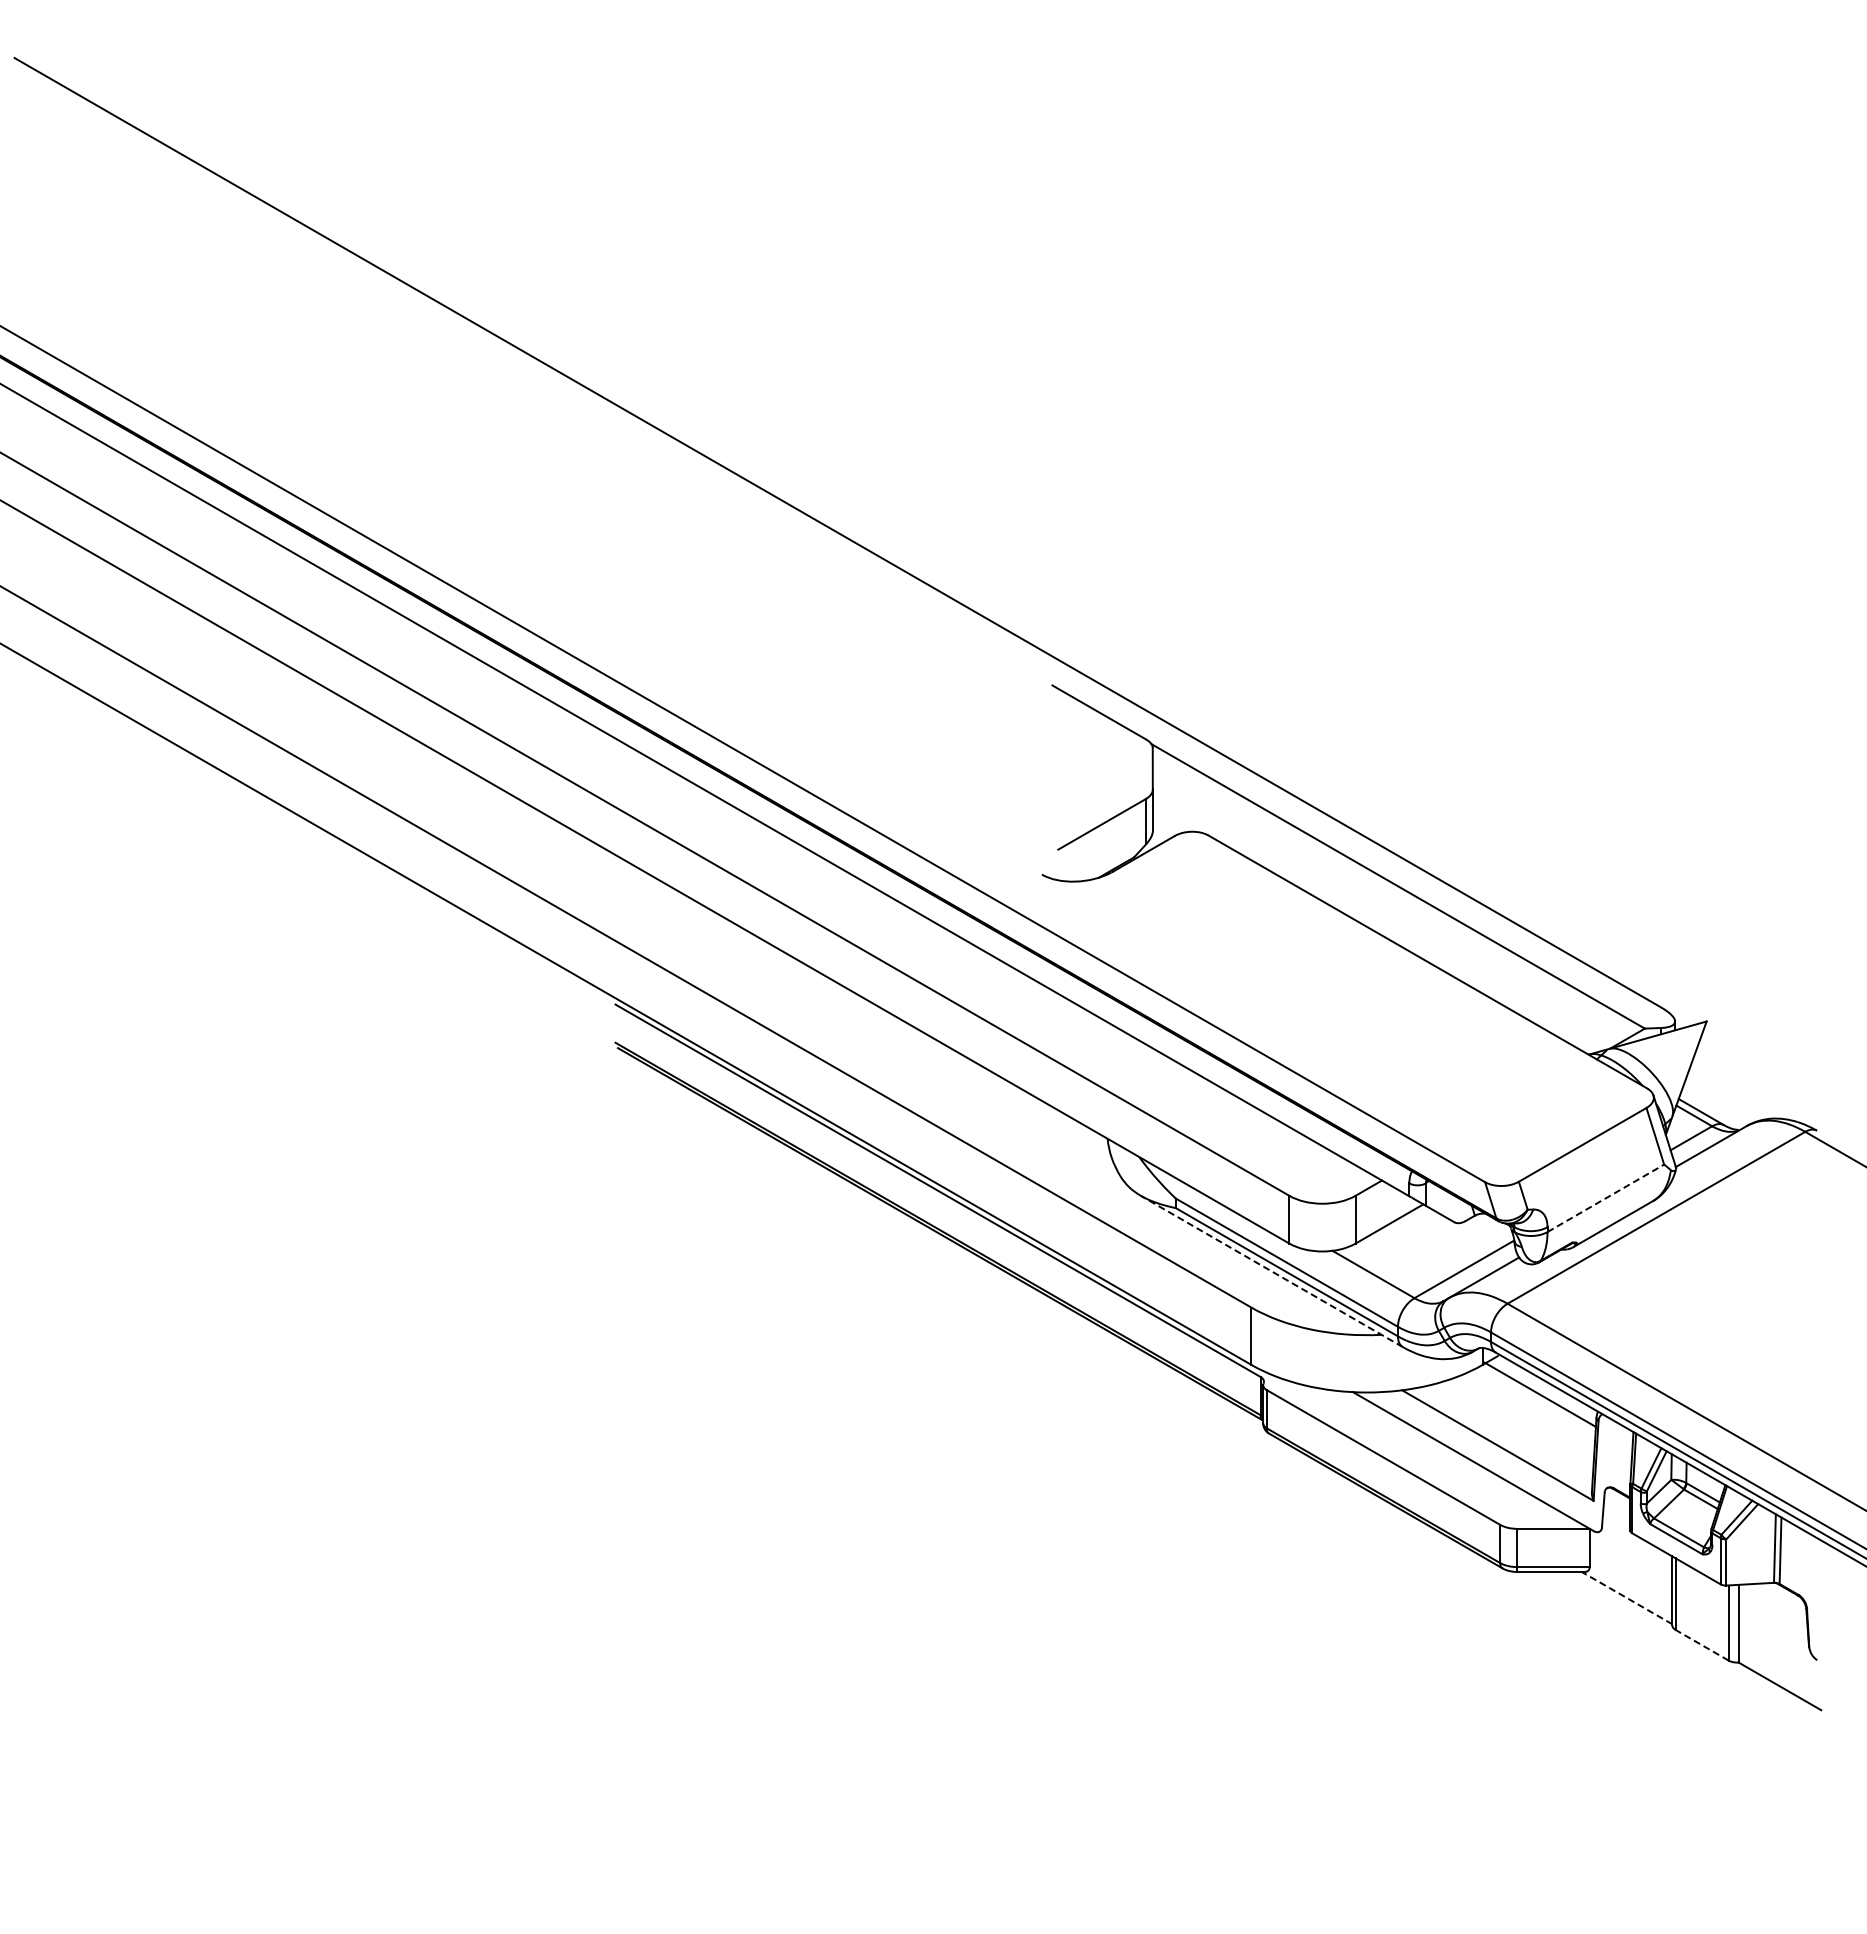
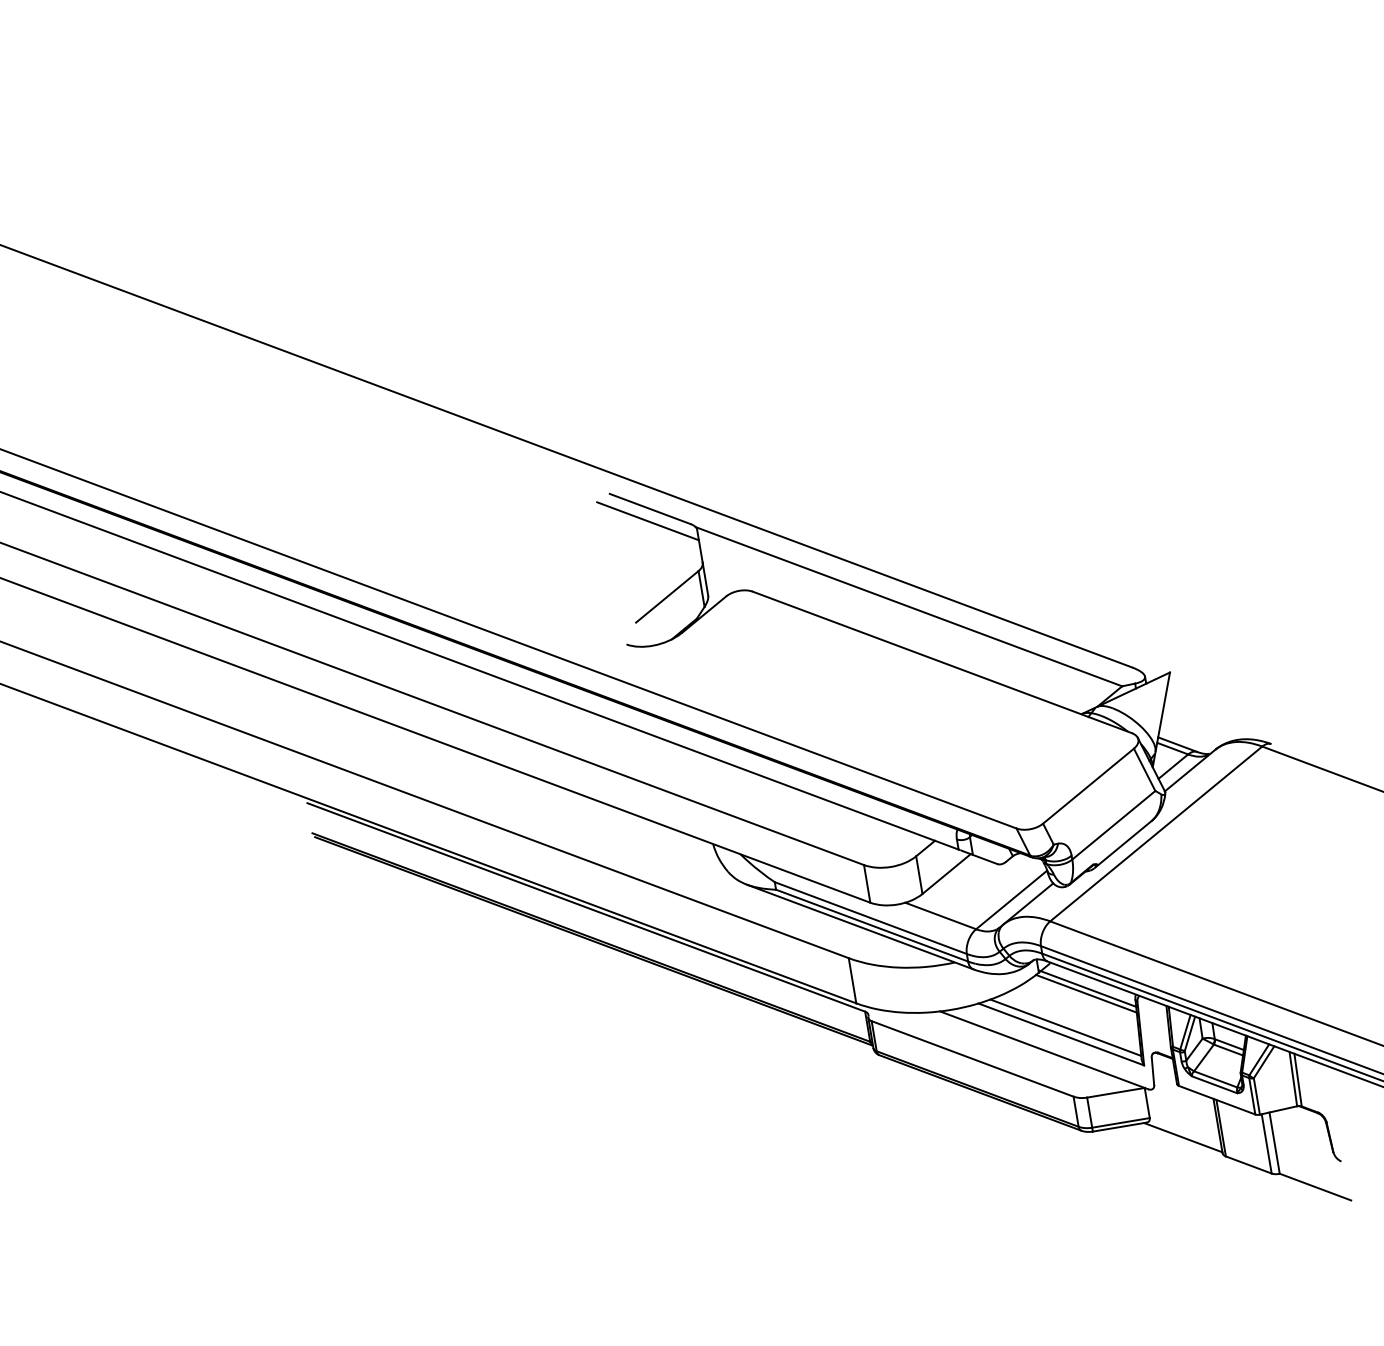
line: (1093, 727) -> (647, 521), added
line: (1606, 1198) -> (1114, 825), dashed -> solid
line: (1271, 1271) -> (859, 927), dashed -> solid
line: (1536, 1400) -> (1085, 993), added
line: (1504, 1437) -> (1065, 1027), added
line: (1626, 1597) -> (1182, 1137), dashed -> solid
line: (1702, 1645) -> (1249, 1165), dashed -> solid

